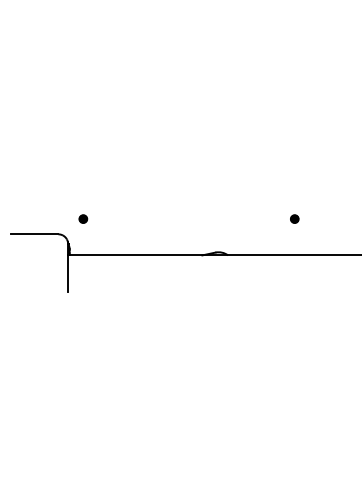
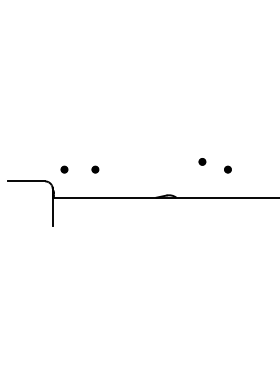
part: (261, 208) -> (202, 161), added
part: (123, 218) -> (95, 169), added

